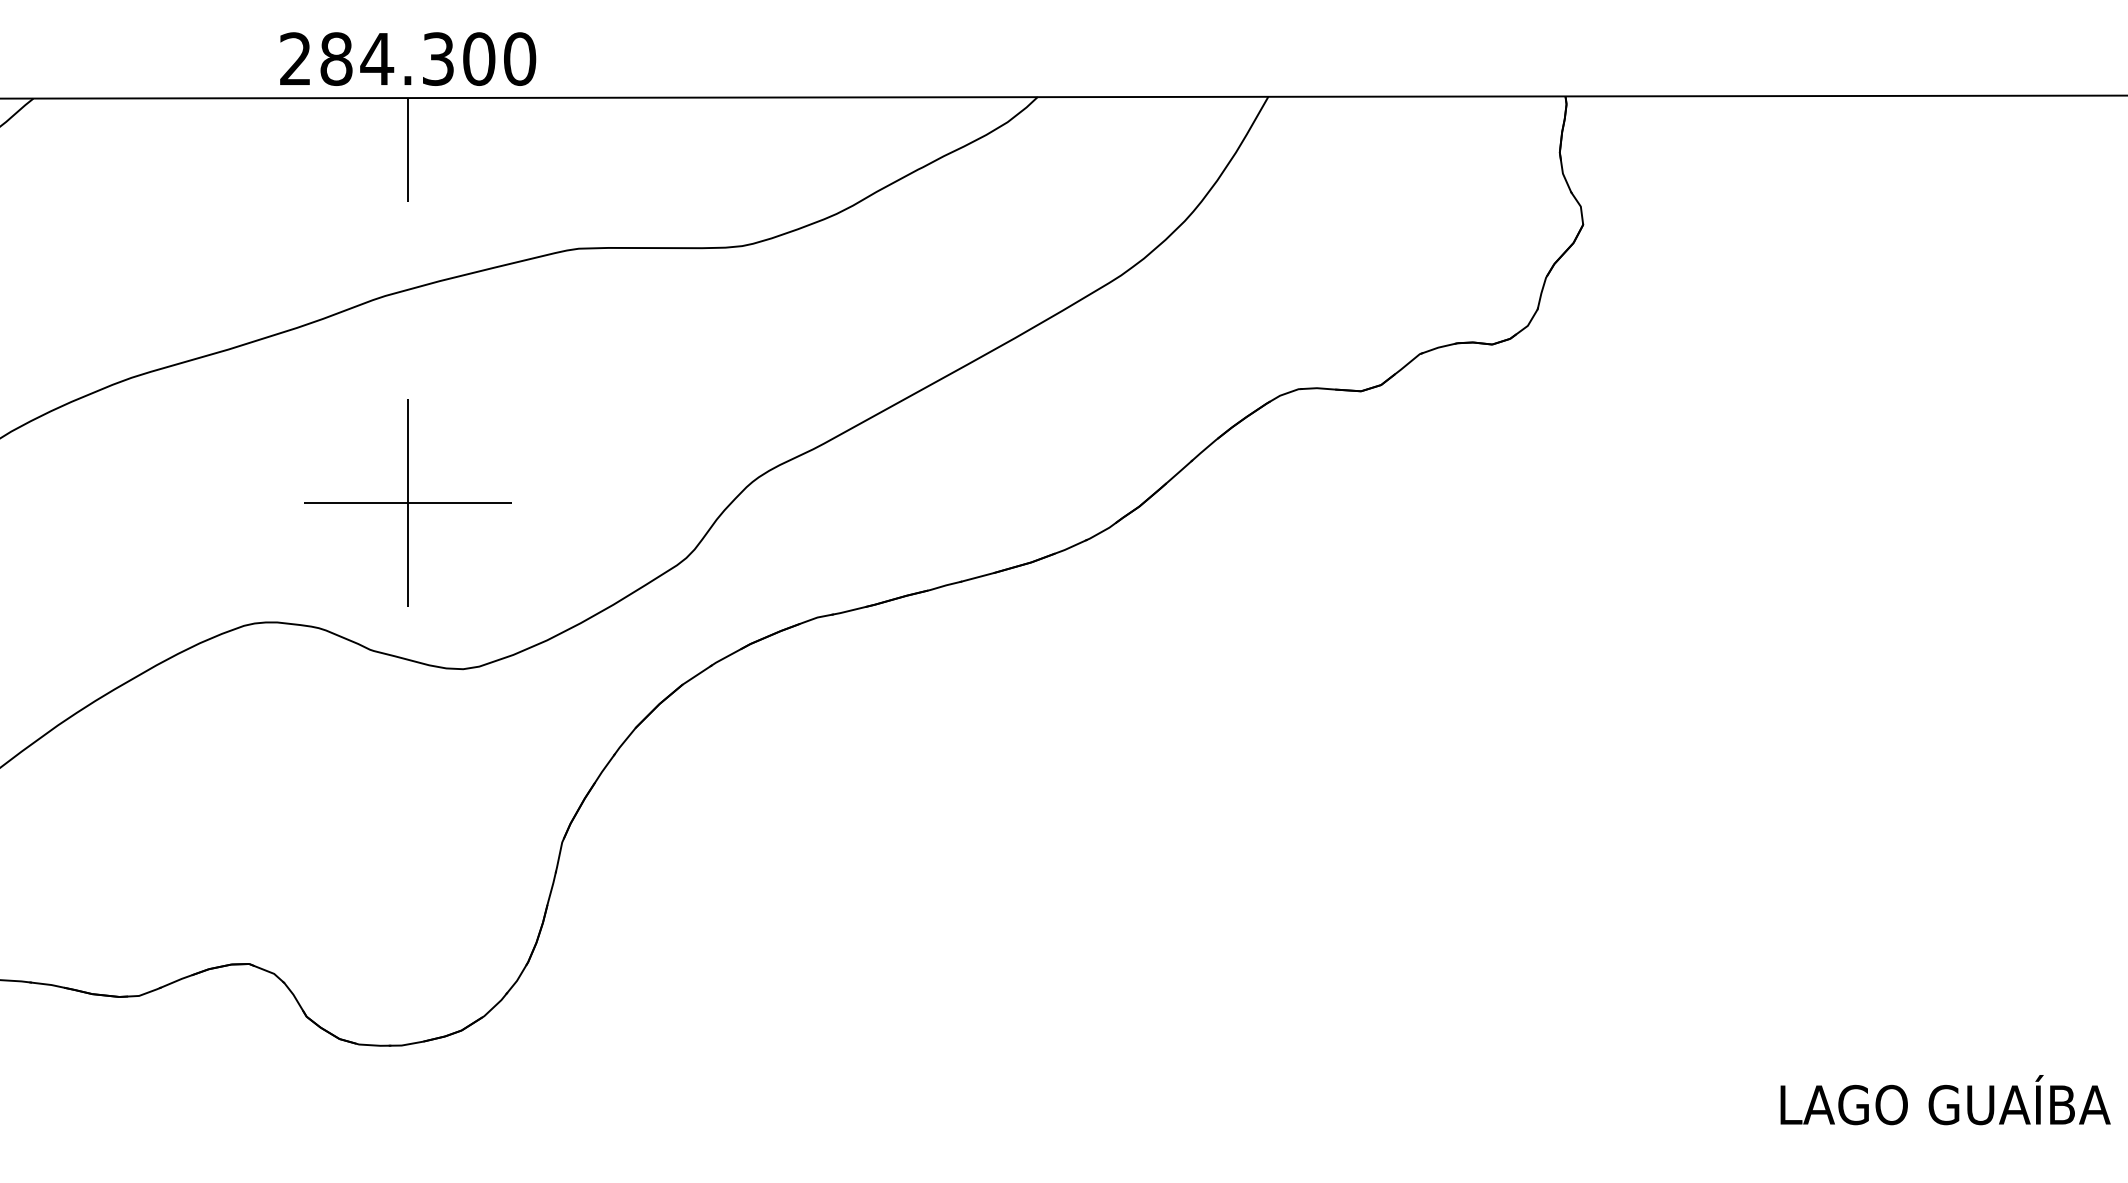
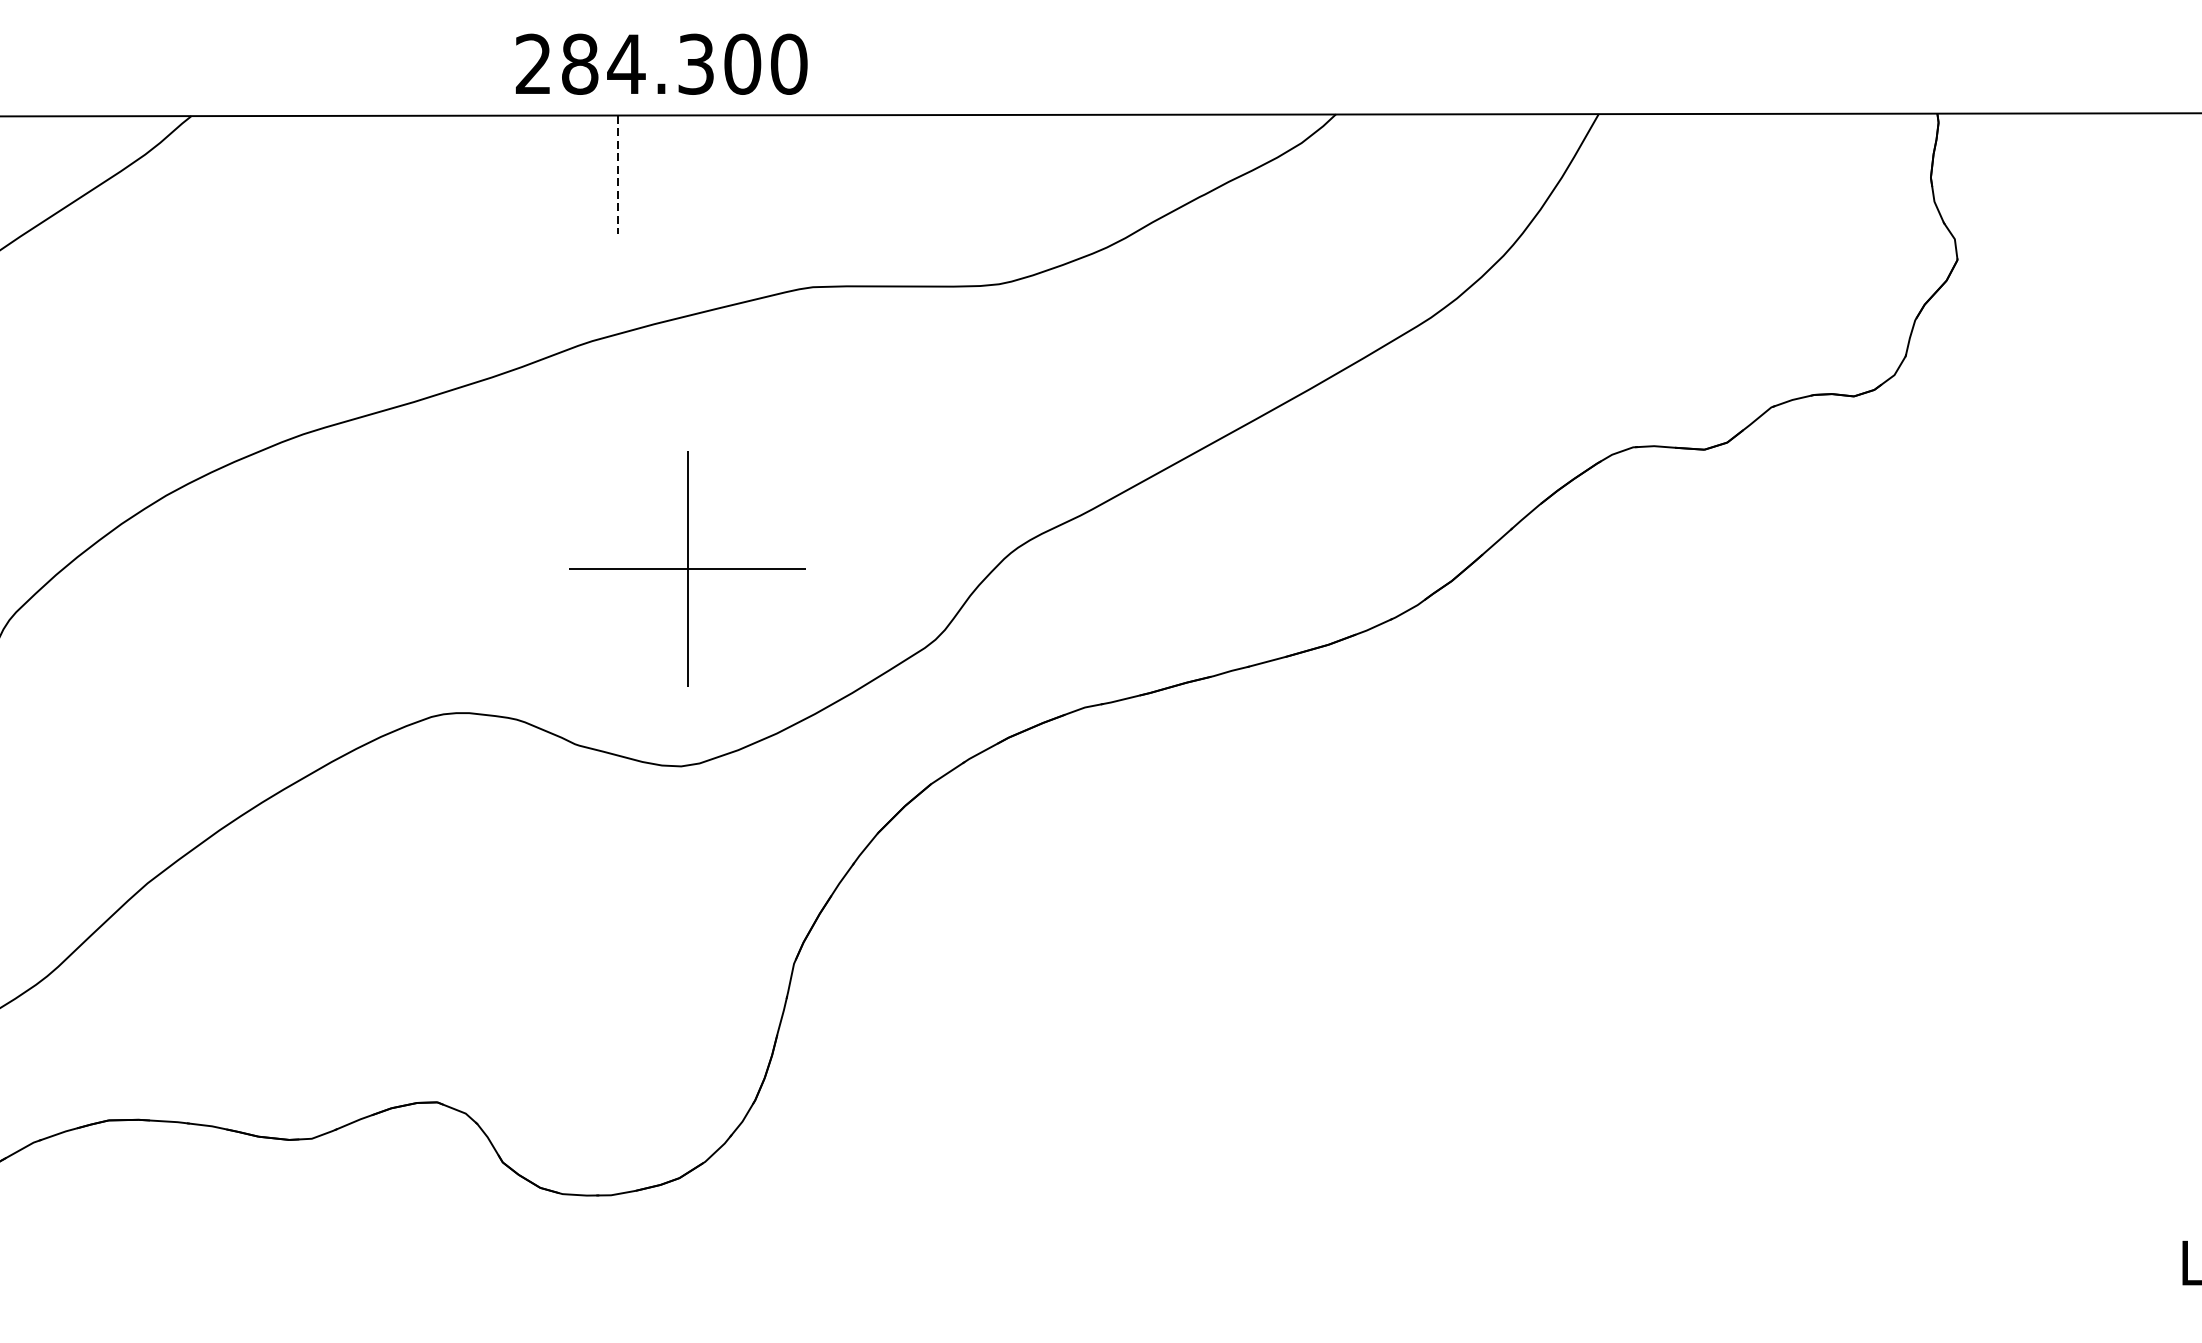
text: (408, 58) -> (662, 63), moved
line: (407, 150) -> (617, 175), solid -> dashed
part: (407, 502) -> (687, 568), moved

